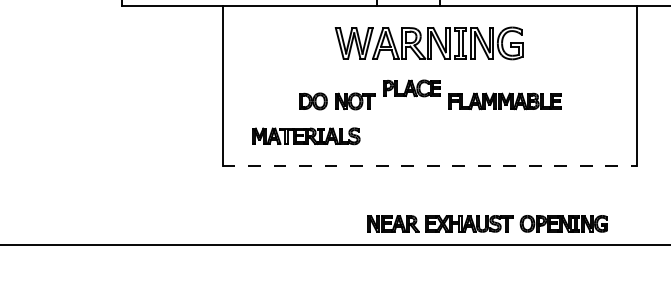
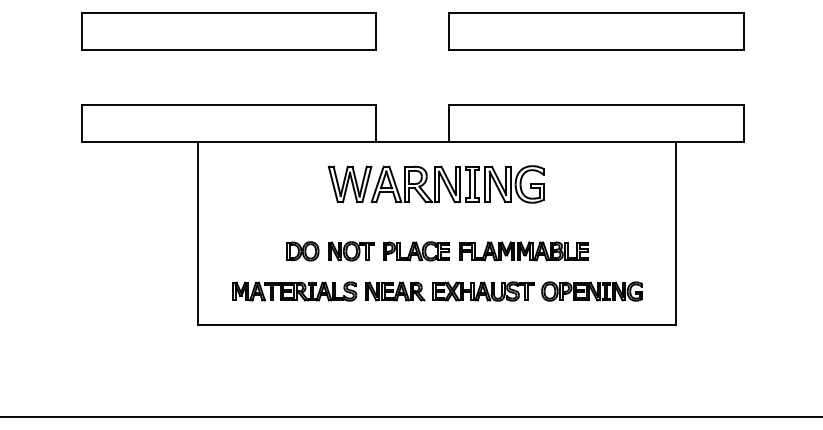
part: (411, 88) -> (416, 251), moved
line: (430, 165) -> (437, 325), dashed -> solid
part: (487, 223) -> (503, 291), moved

